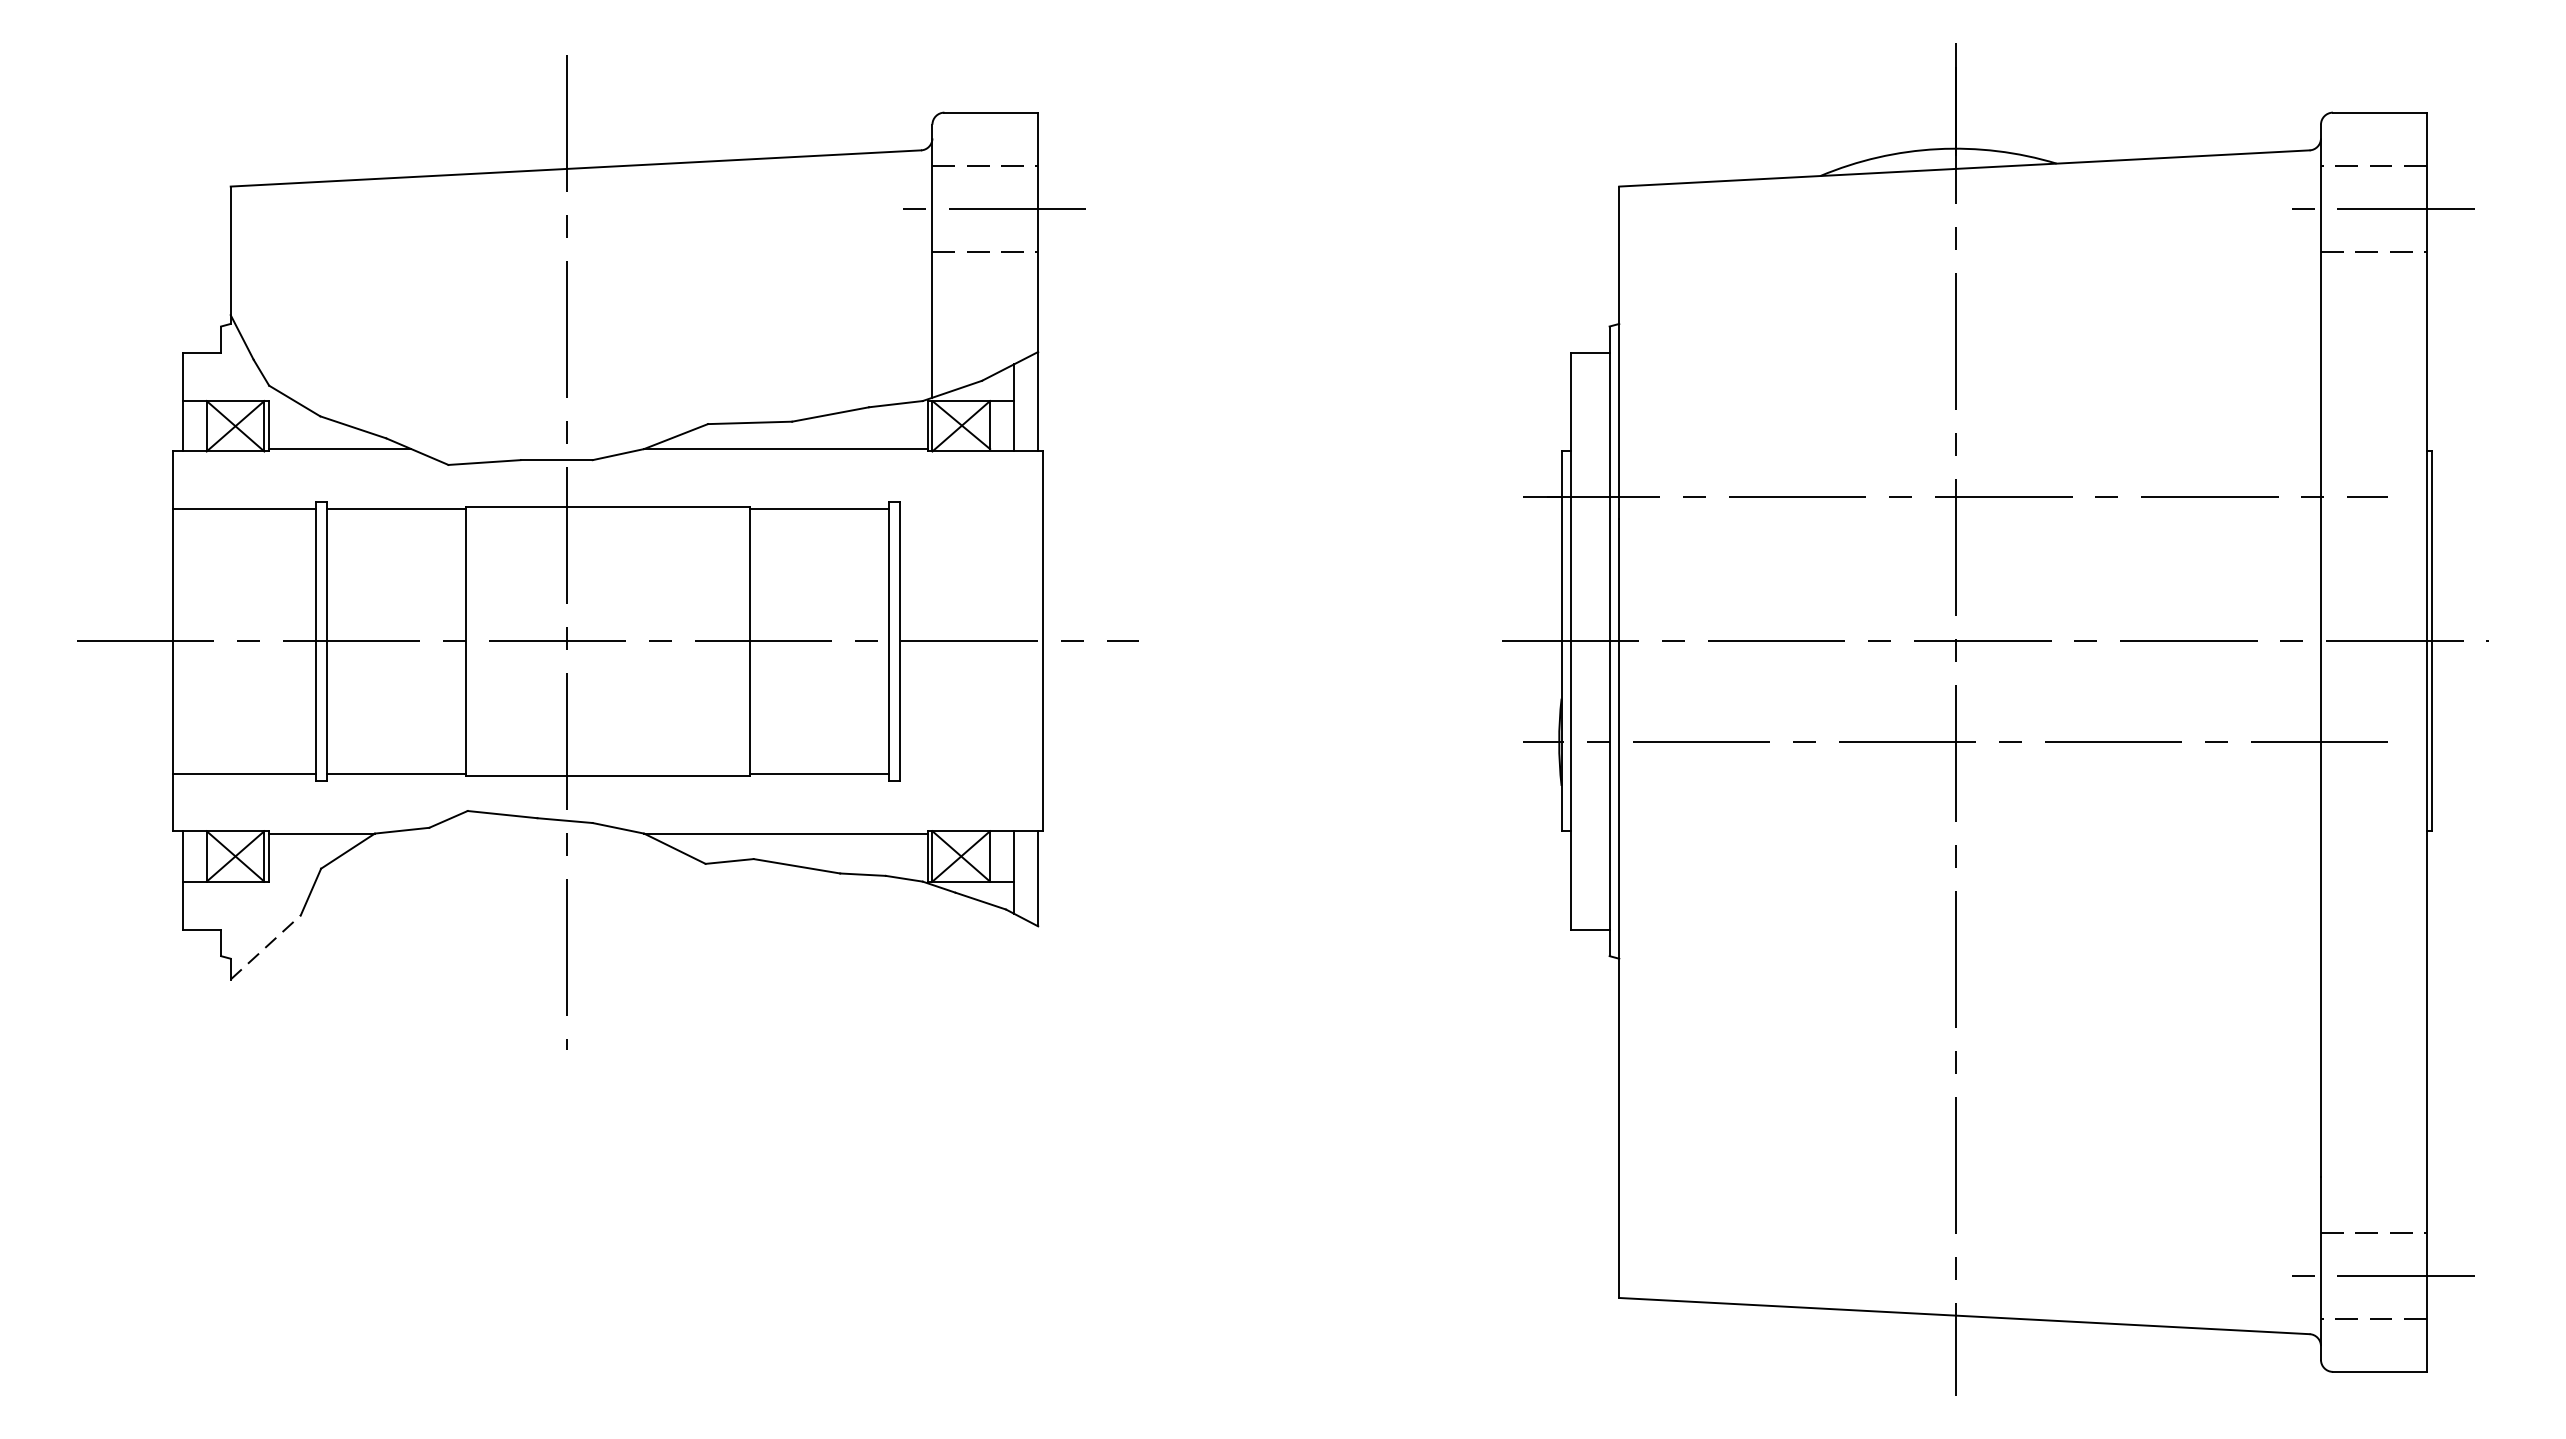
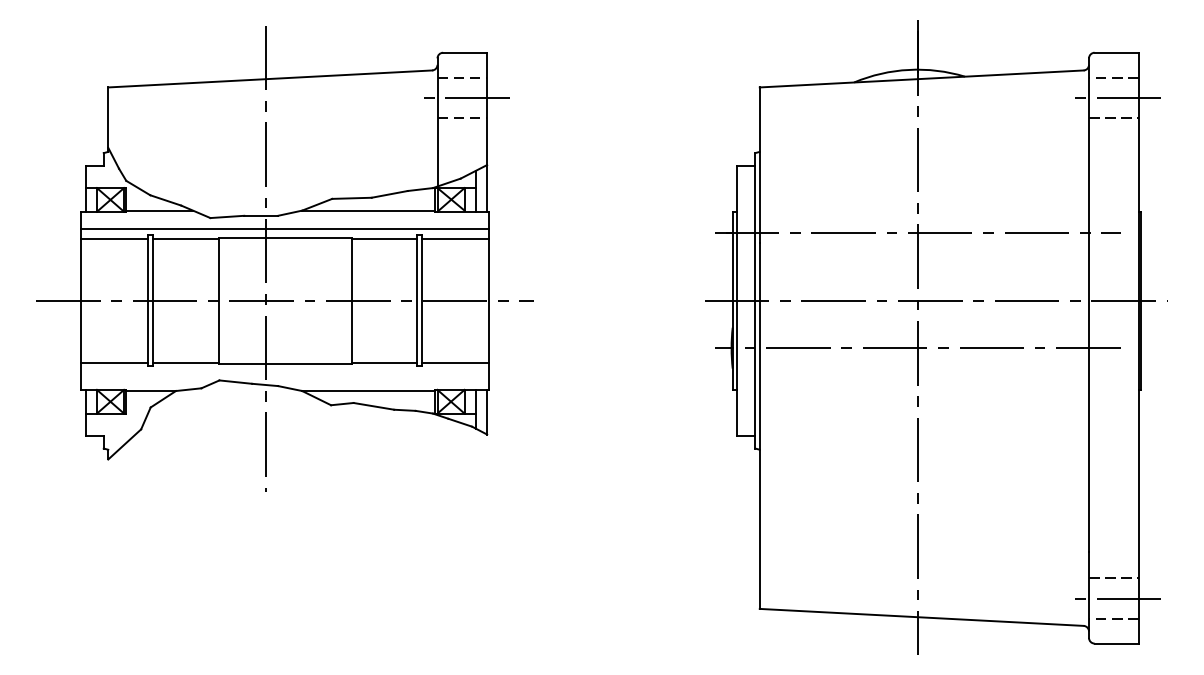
line: (608, 489) -> (285, 229), added
line: (970, 508) -> (455, 238), added
line: (970, 772) -> (455, 362), added
line: (267, 947) -> (125, 444), dashed -> solid

